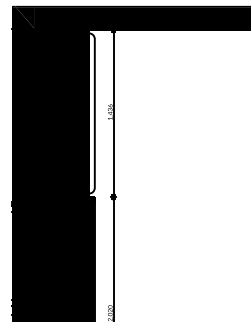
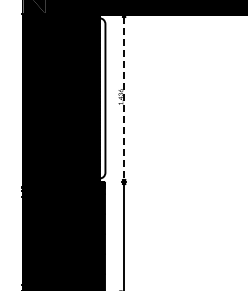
line: (113, 113) -> (124, 98), solid -> dashed

